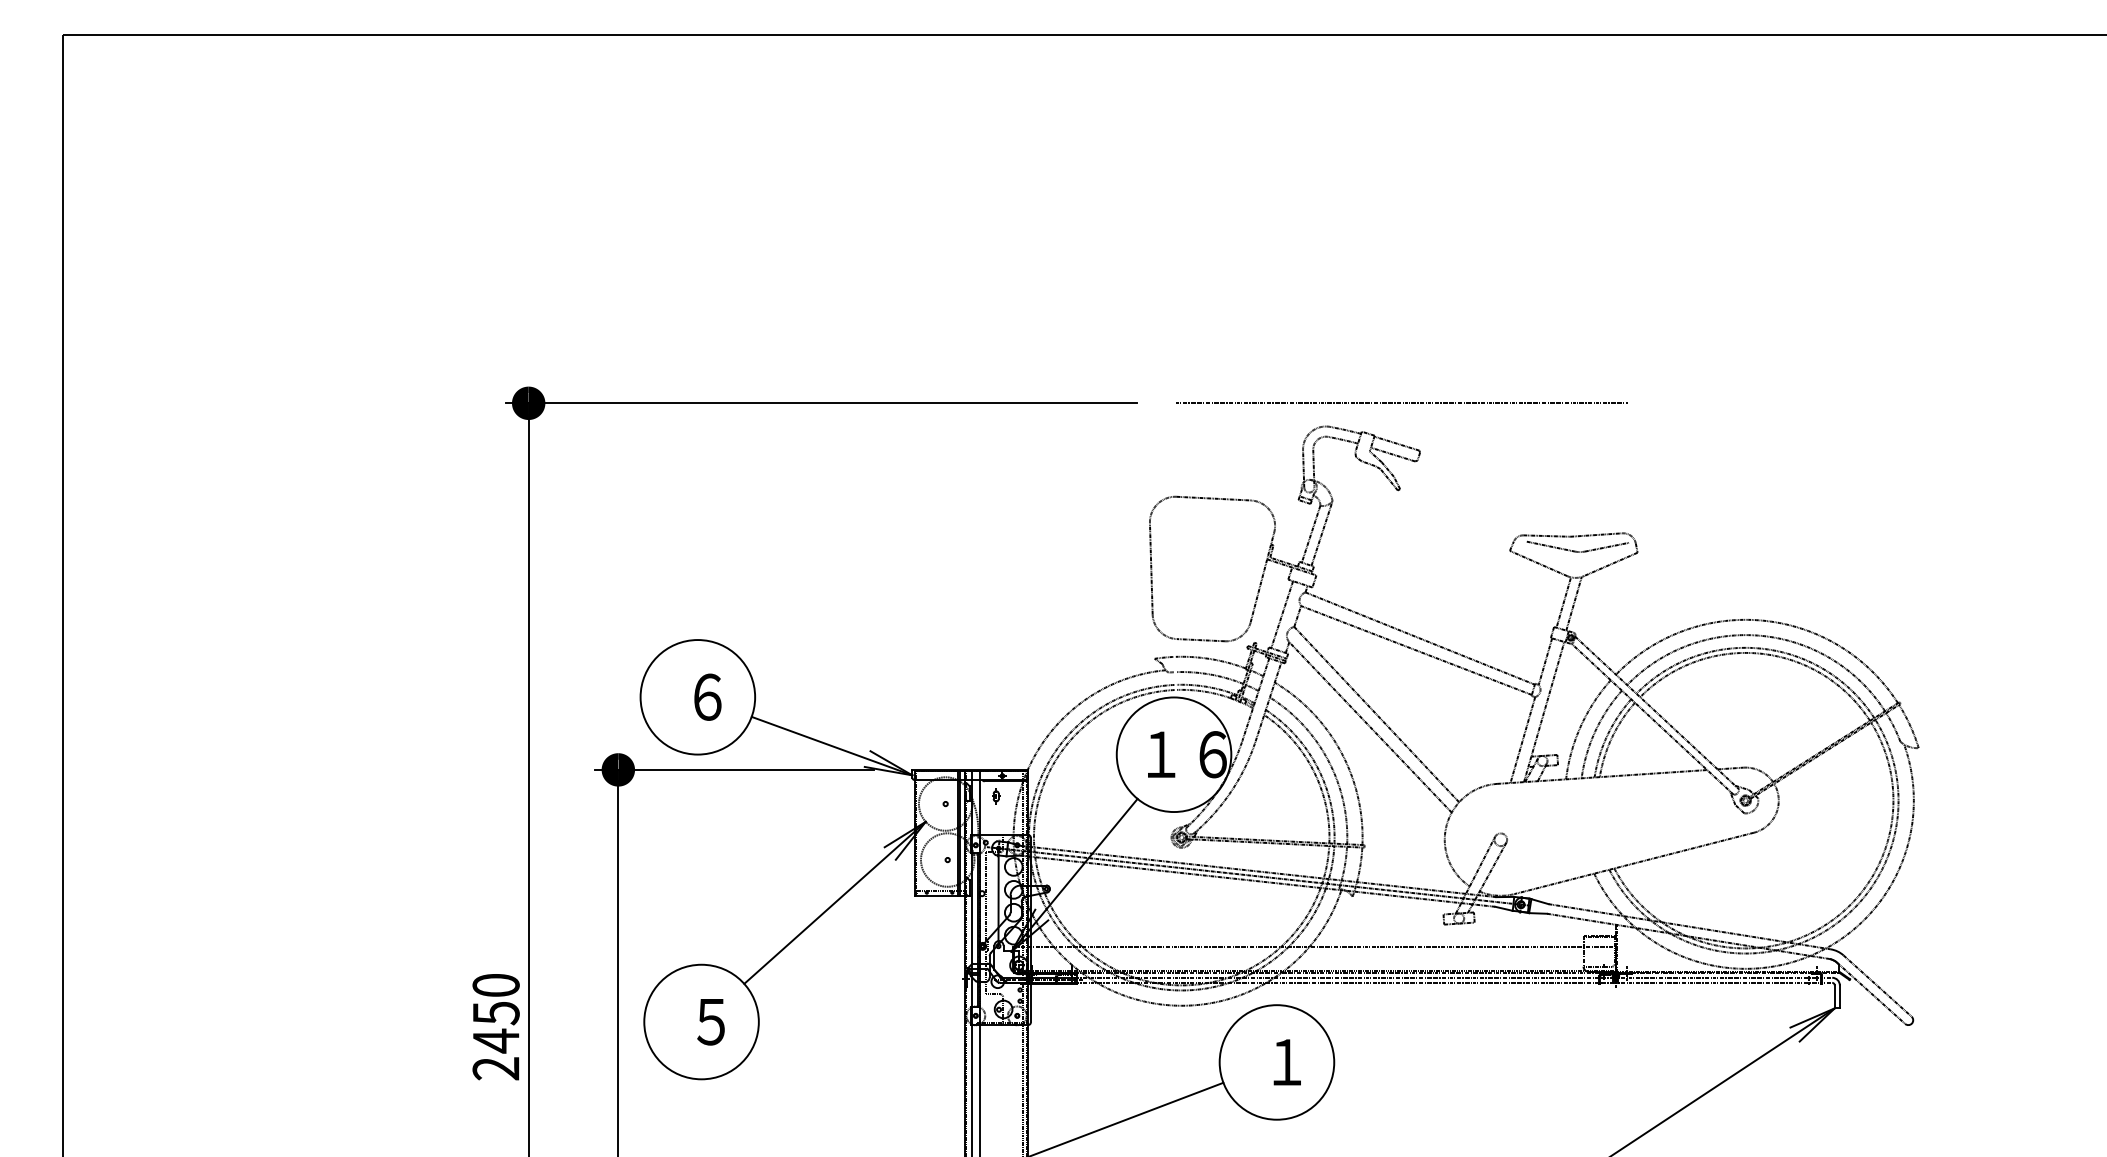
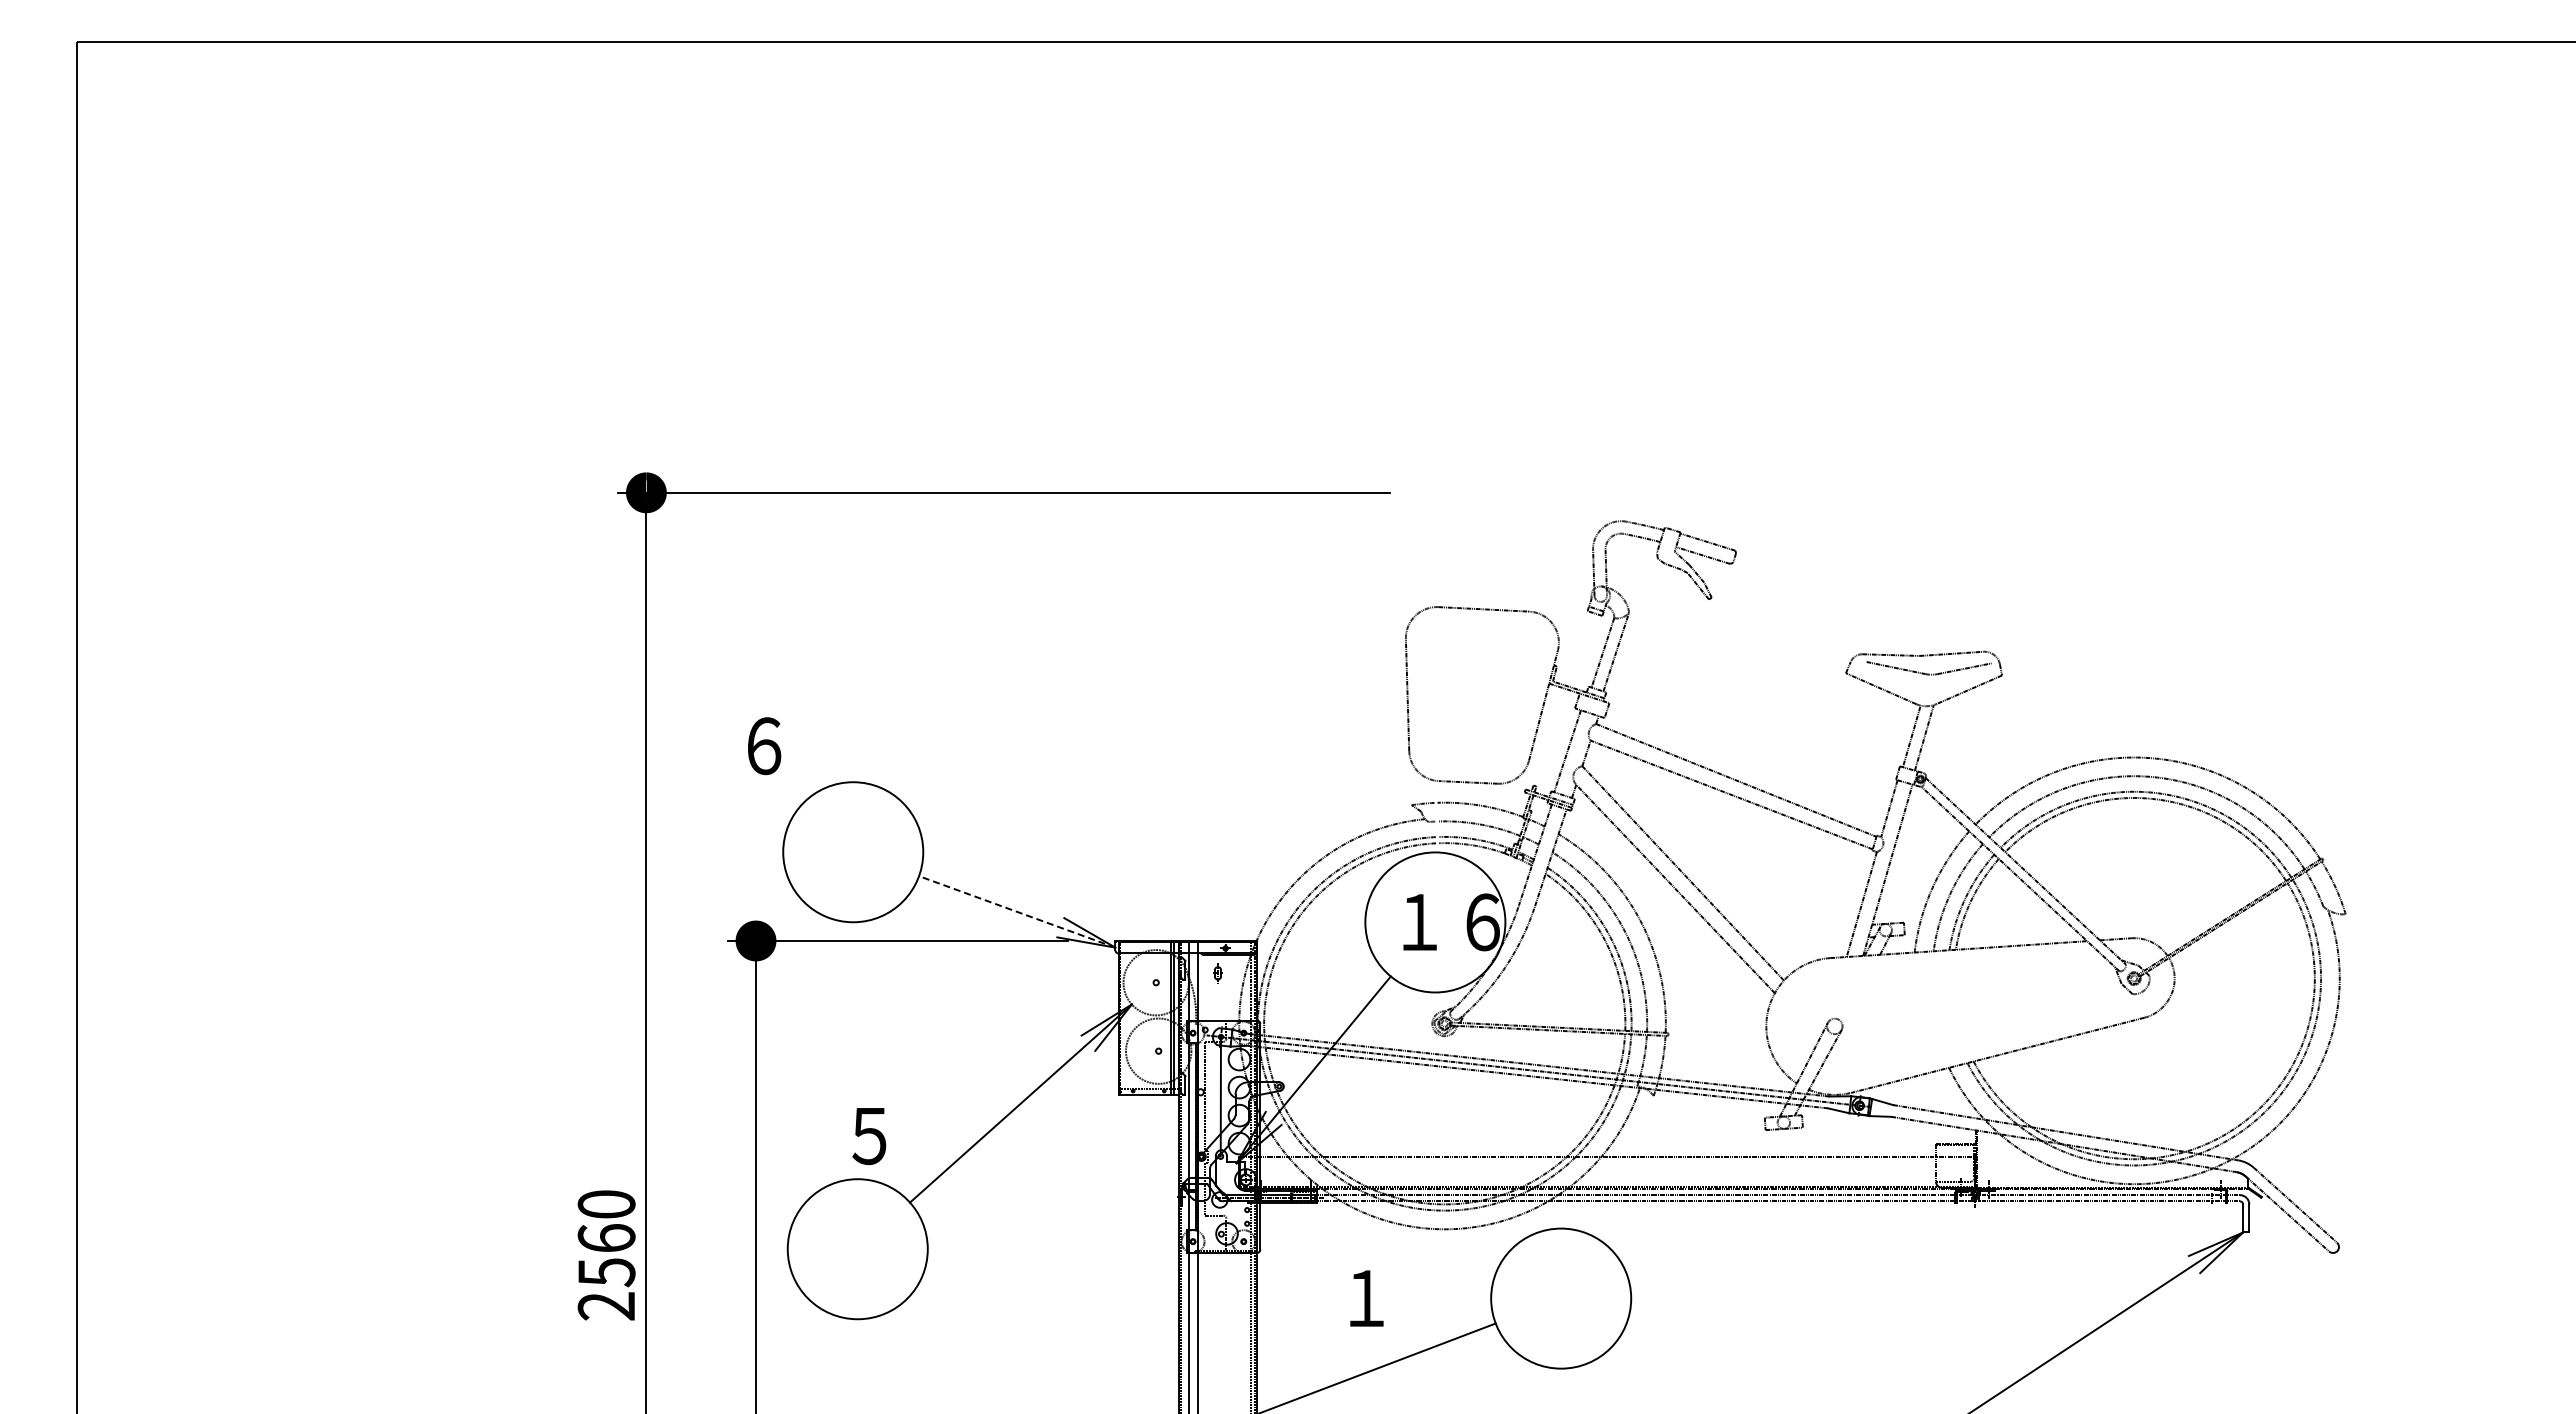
line: (1401, 403) -> (1713, 492), removed
text: (707, 697) -> (764, 746), moved
line: (831, 745) -> (1016, 911), solid -> dashed
text: (711, 1022) -> (869, 1136), moved
text: (496, 1027) -> (606, 1255), 2450 -> 2560
text: (1287, 1062) -> (1366, 1298), moved

